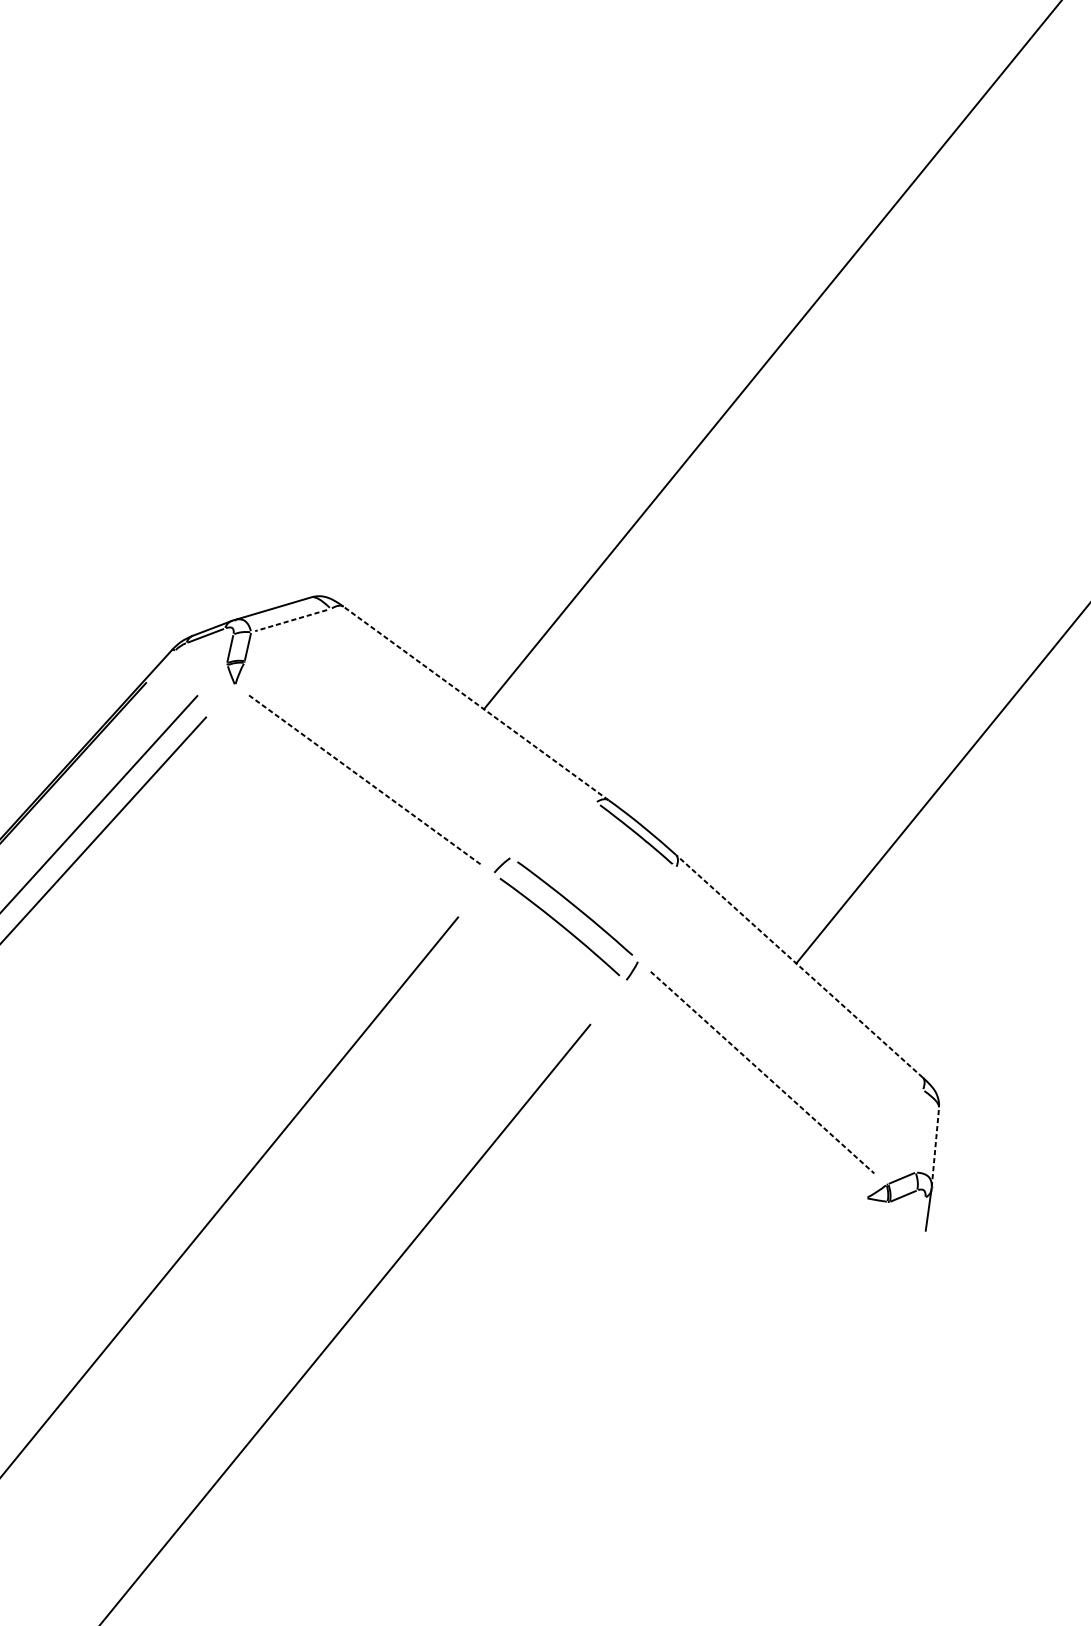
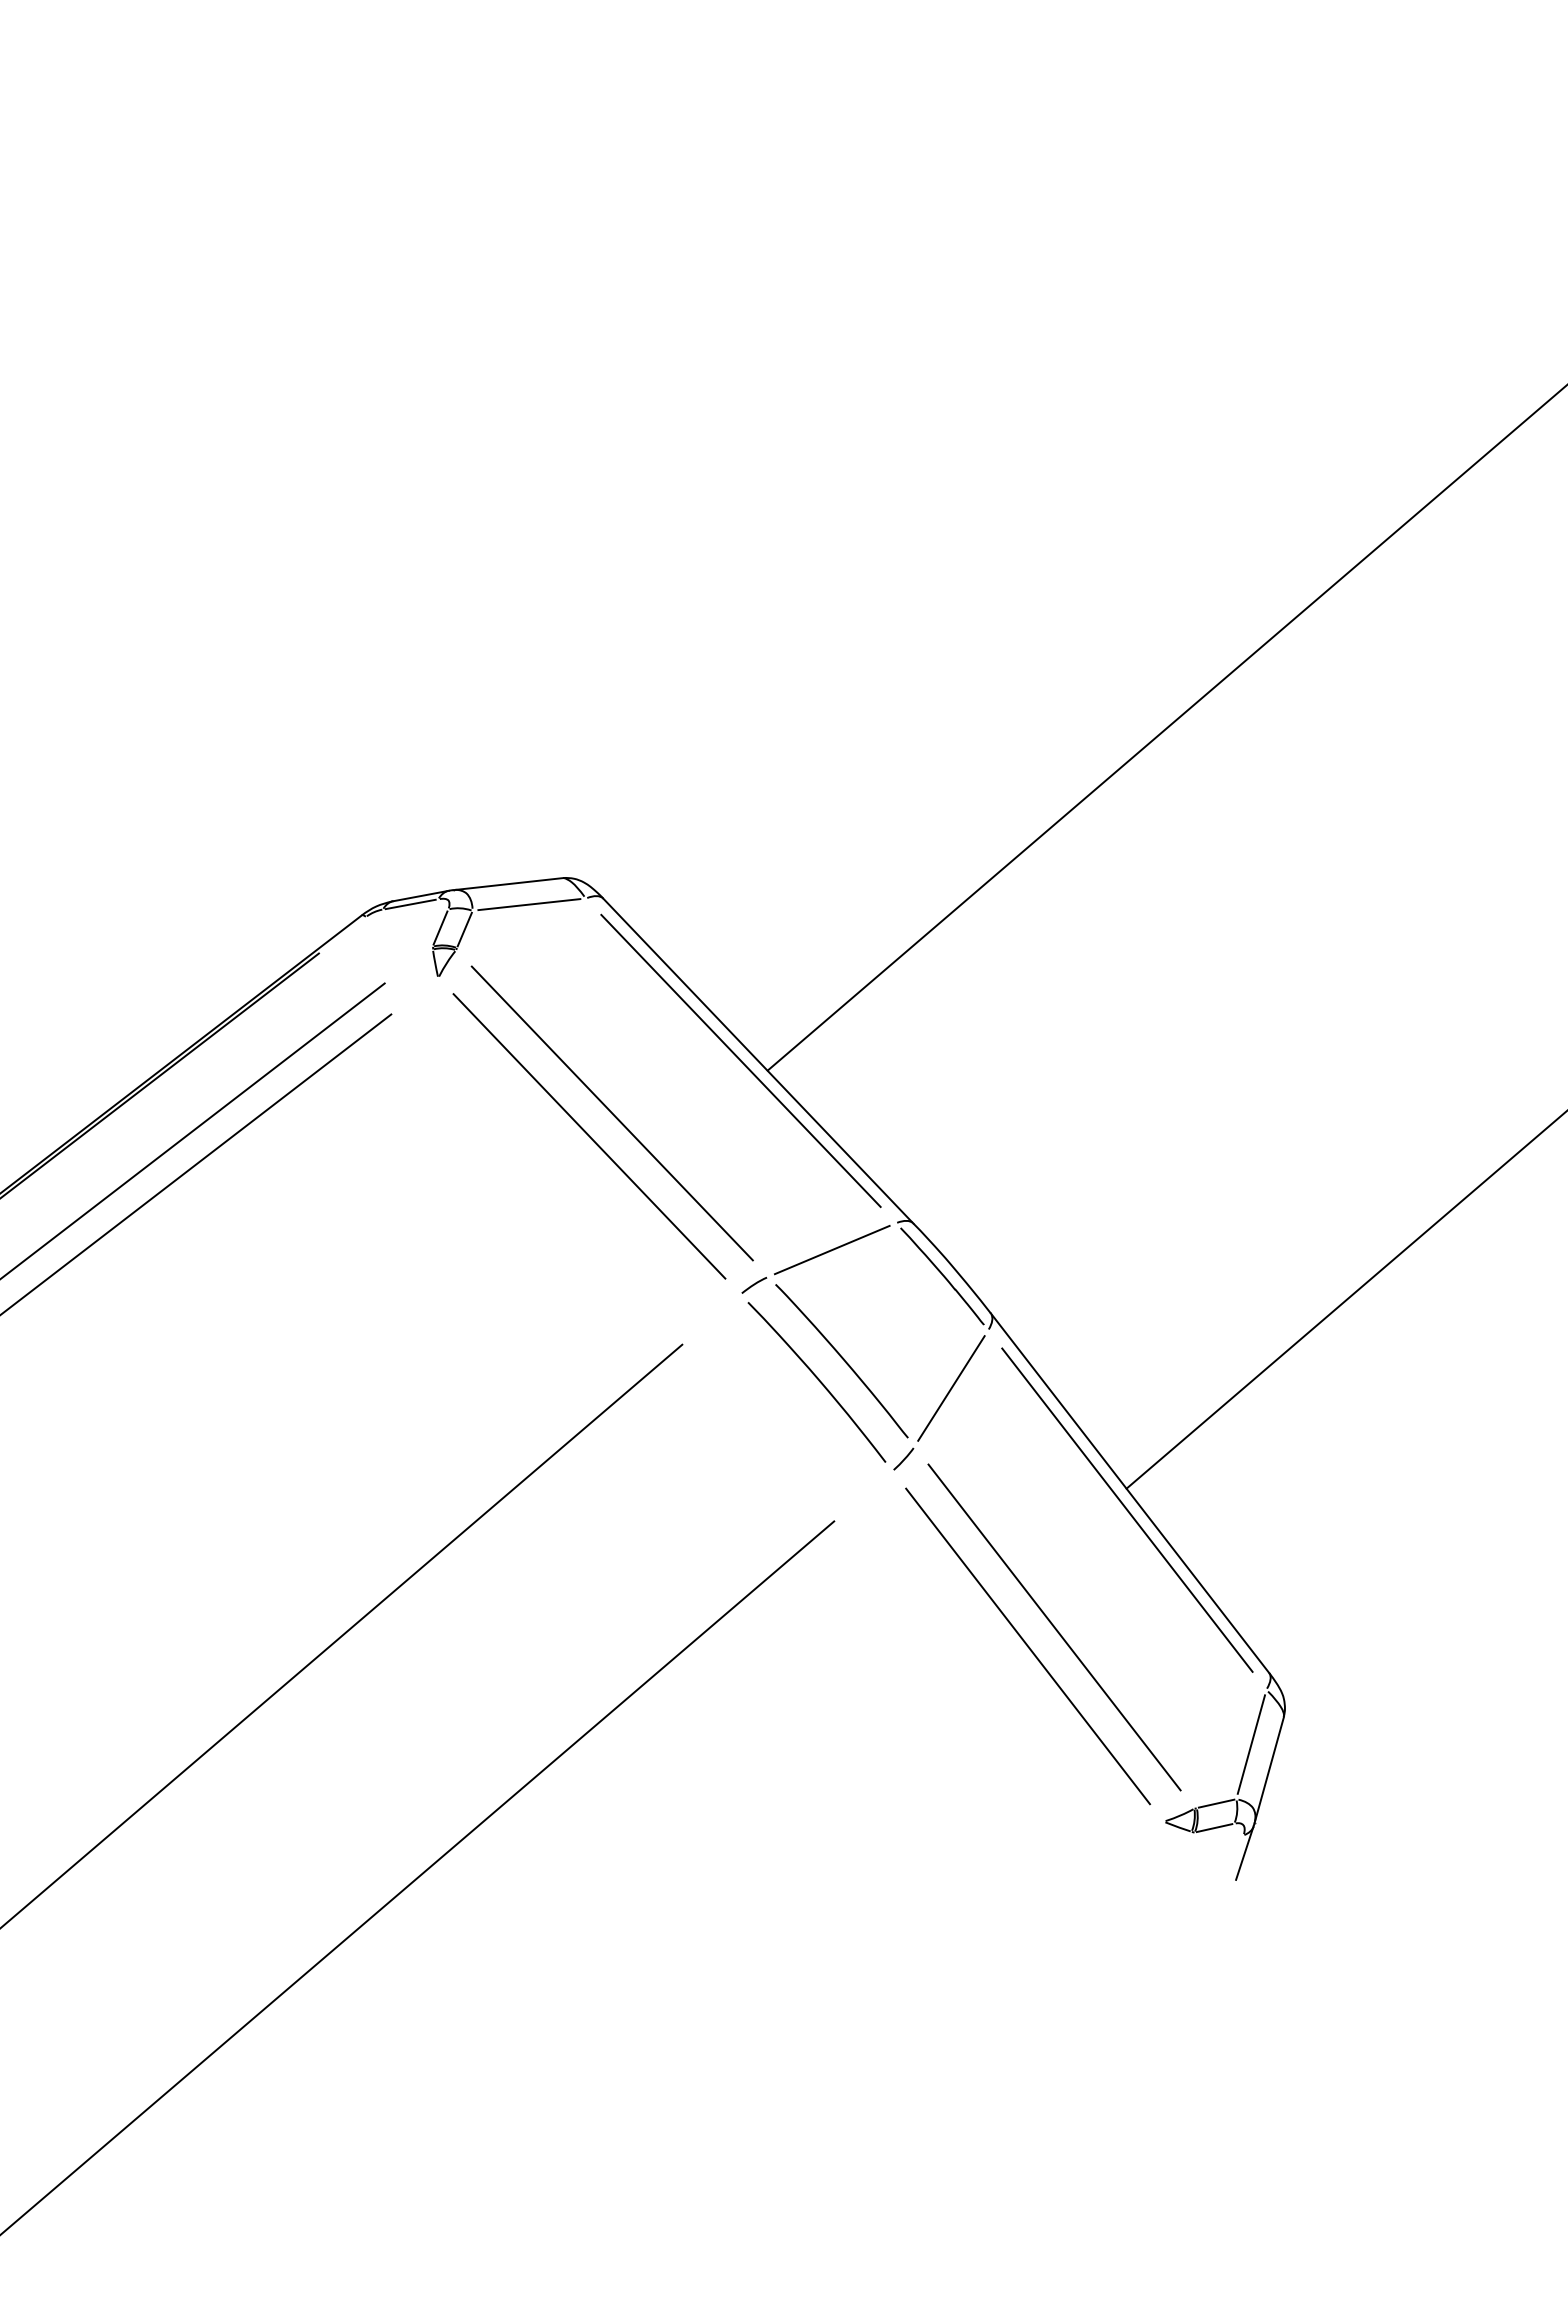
line: (290, 620) -> (528, 904), dashed -> solid
line: (476, 703) -> (758, 1060), dashed -> solid
line: (463, 705) -> (740, 1060), added
line: (377, 760) -> (611, 1113), added
line: (364, 779) -> (589, 1136), dashed -> solid
line: (553, 829) -> (831, 1249), added
line: (657, 914) -> (951, 1388), added
line: (798, 965) -> (1129, 1492), dashed -> solid
line: (799, 978) -> (1127, 1509), added
line: (762, 1072) -> (1054, 1627), dashed -> solid
line: (745, 1089) -> (1027, 1646), added
line: (919, 1131) -> (1251, 1744), added
line: (935, 1146) -> (1269, 1769), dashed -> solid

